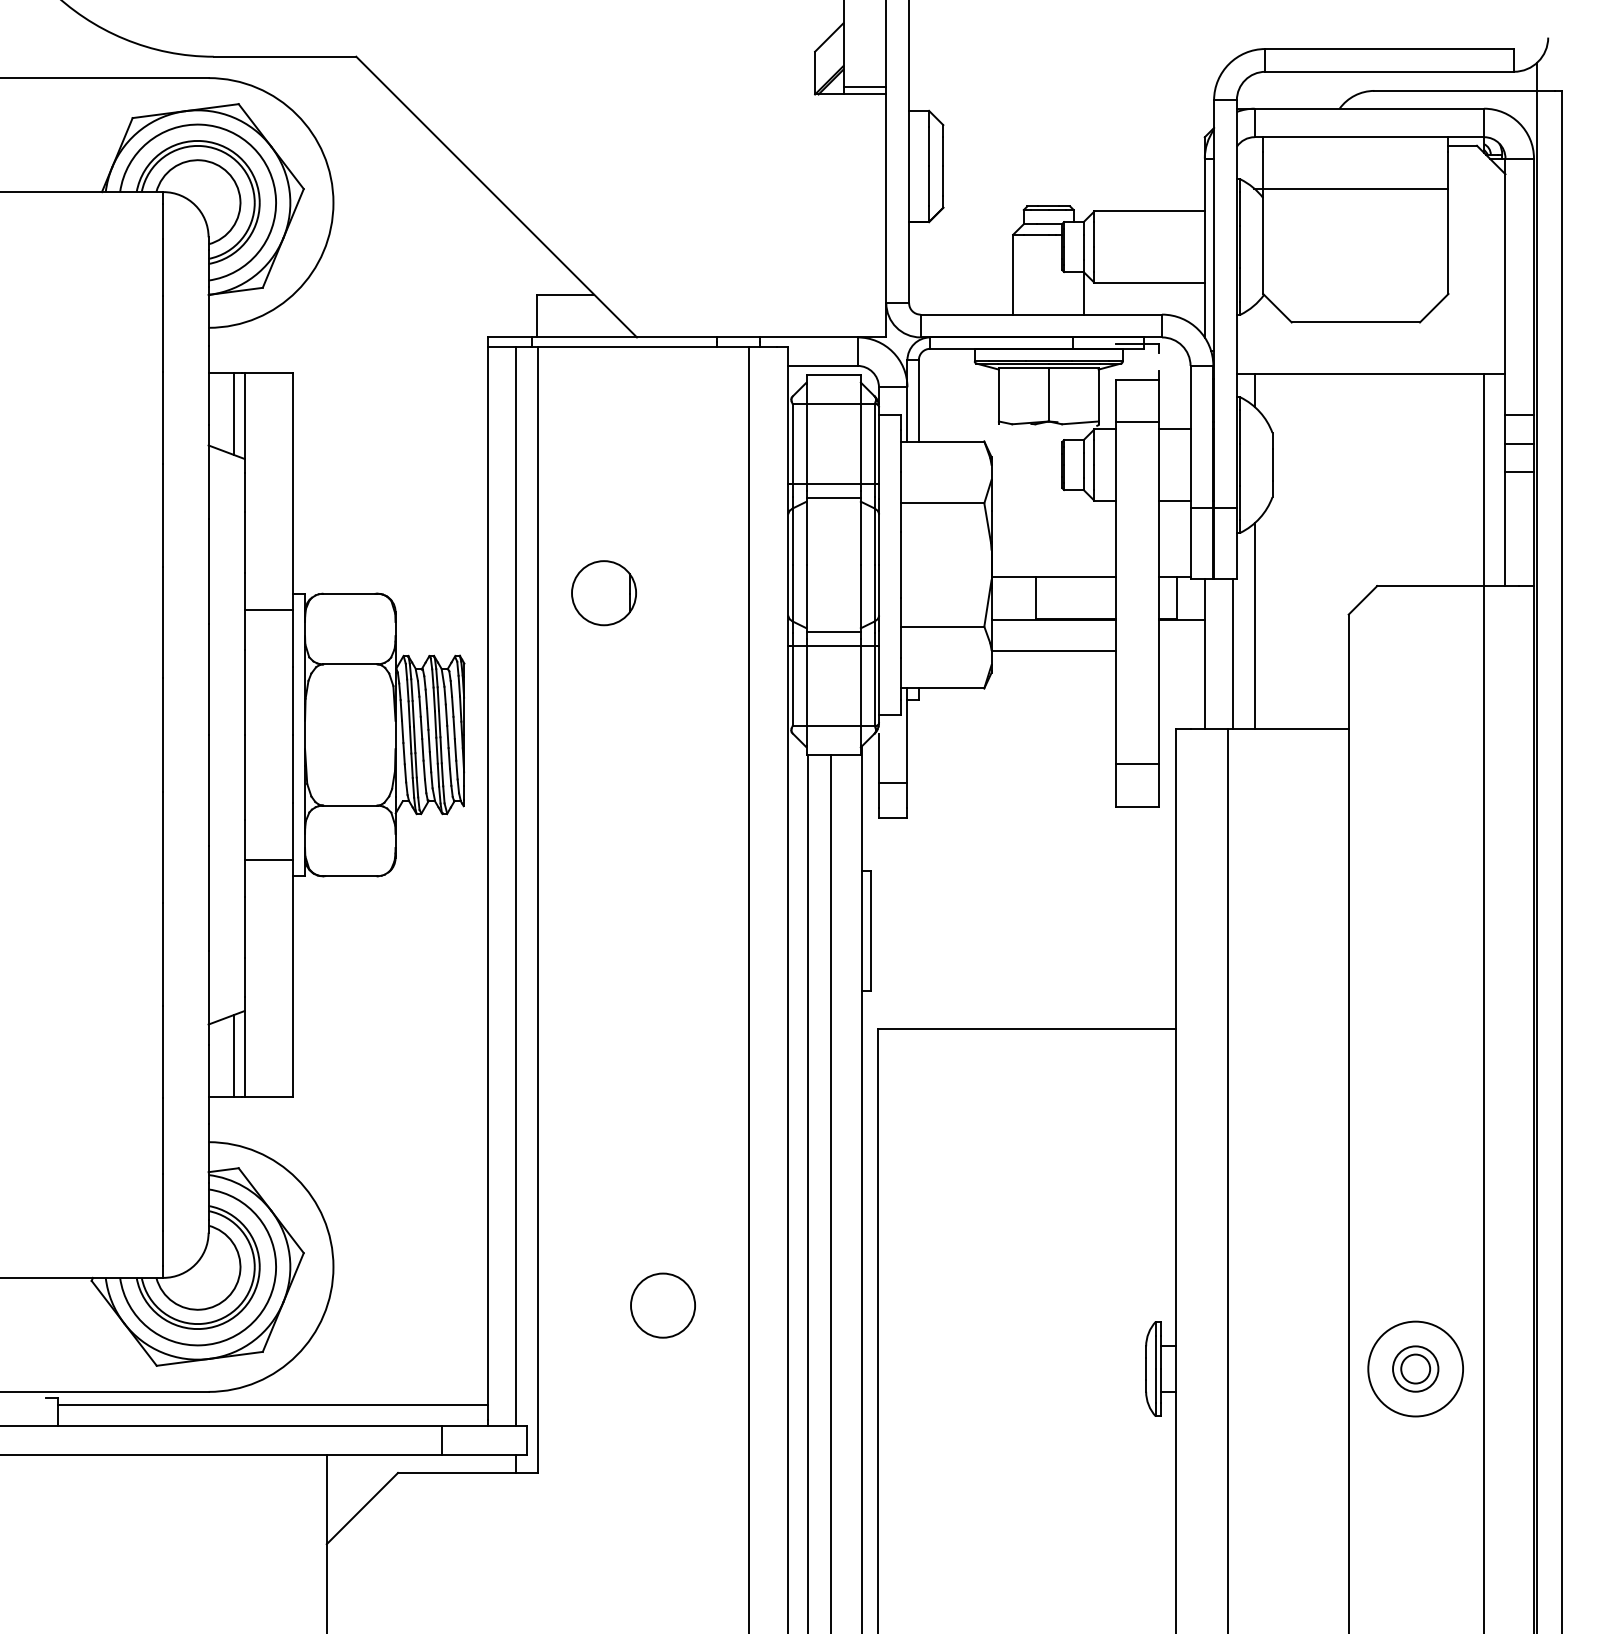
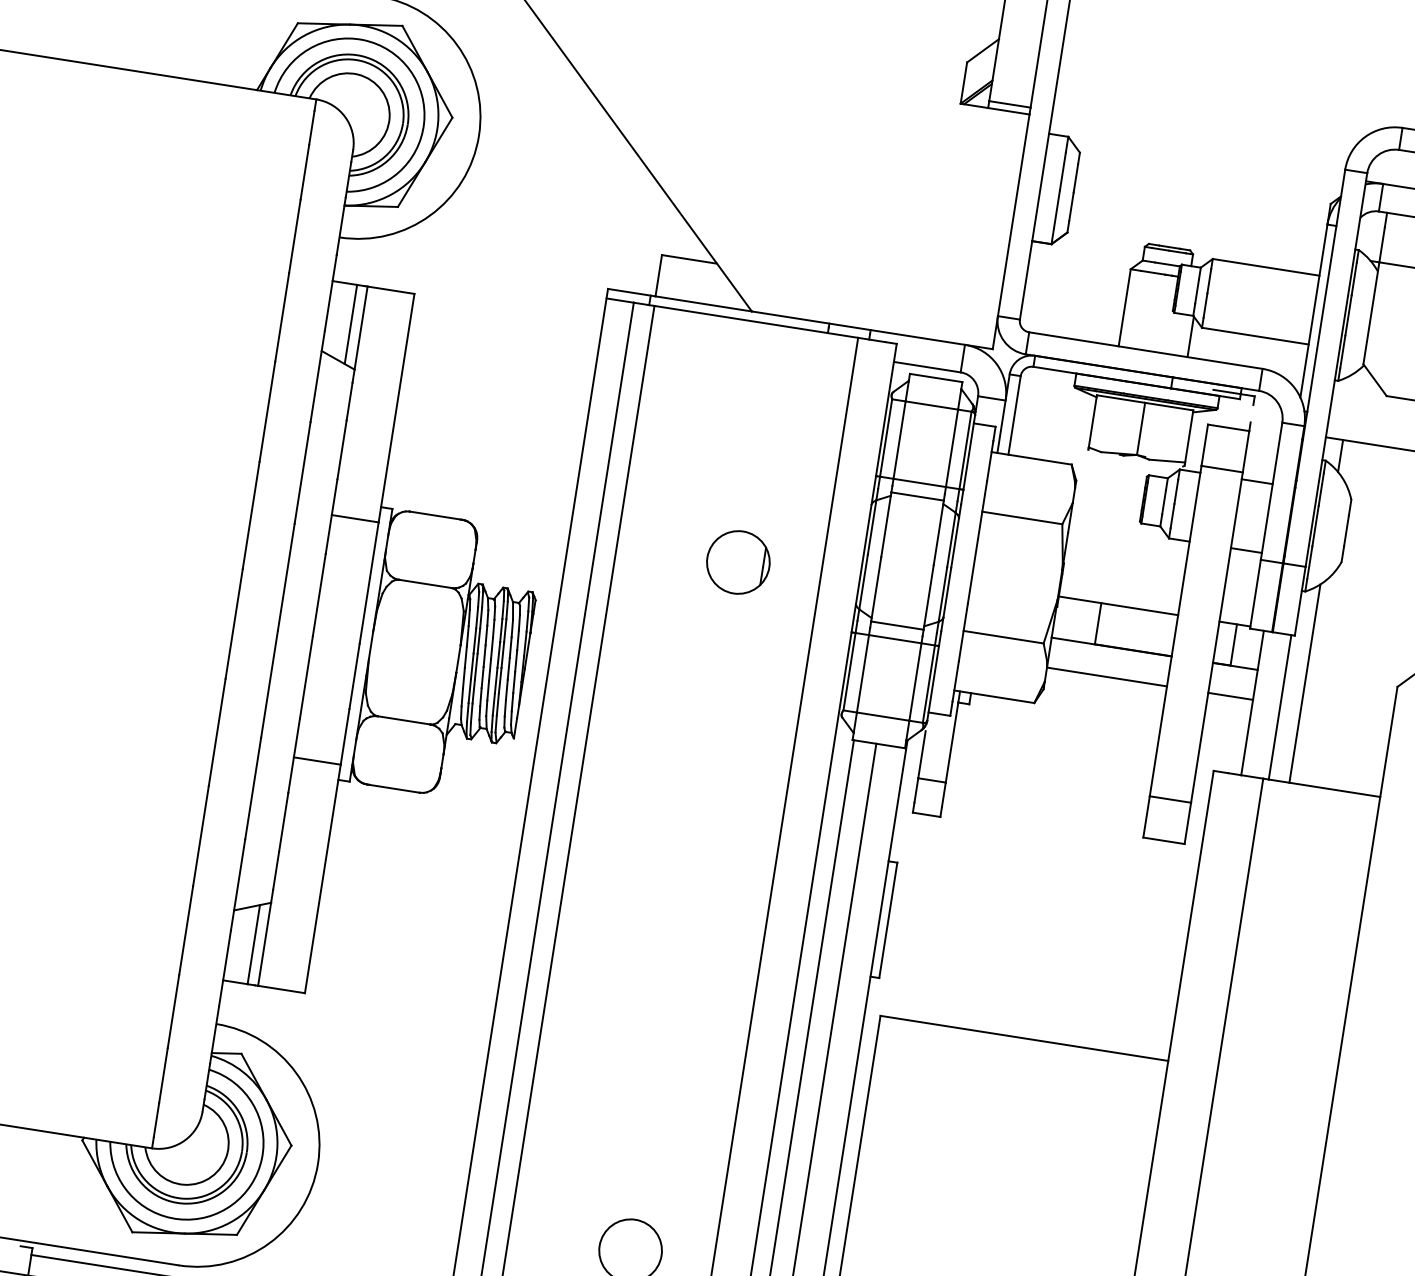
part: (603, 593) -> (737, 562), moved
line: (1181, 650) -> (1230, 696), added

